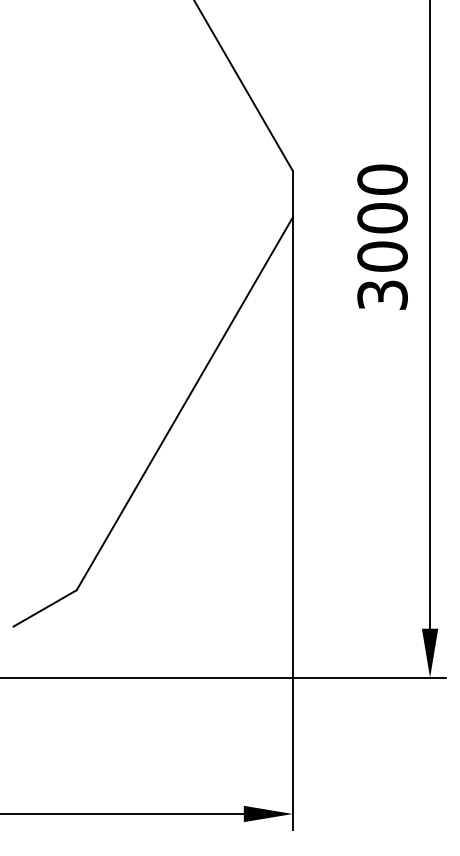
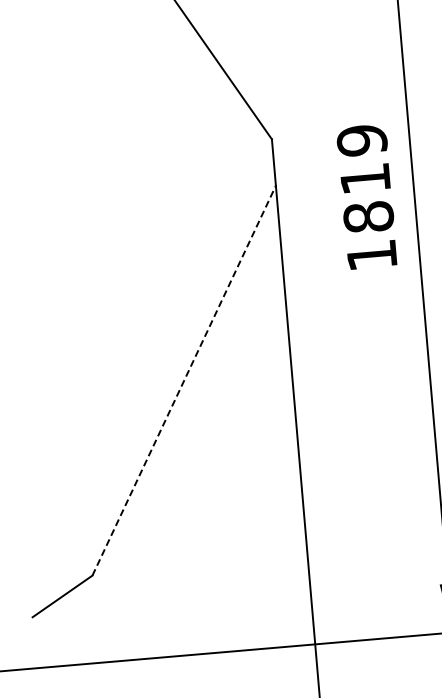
text: (382, 236) -> (366, 197), 3000 -> 1819
line: (185, 403) -> (184, 380), solid -> dashed

